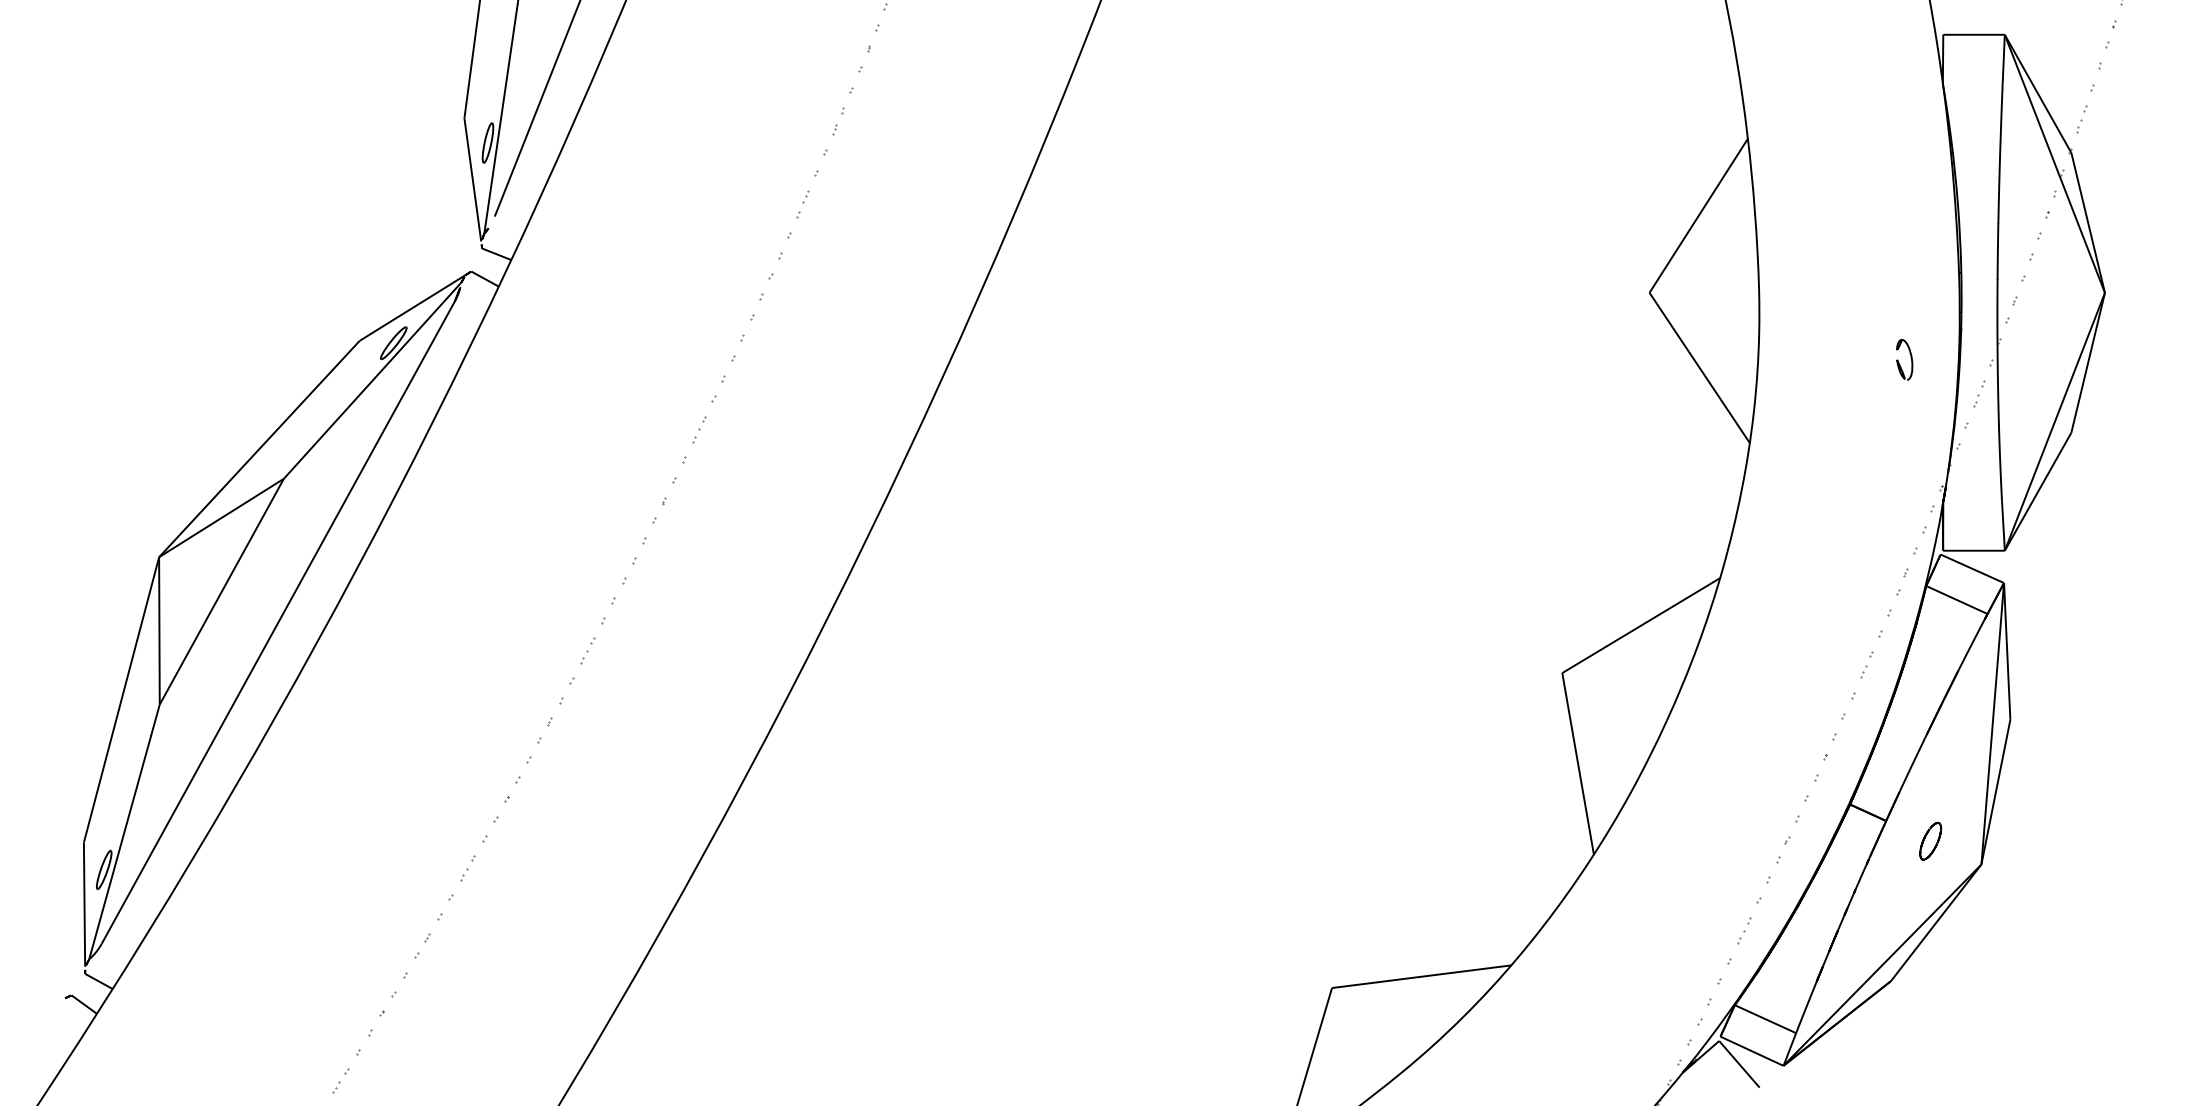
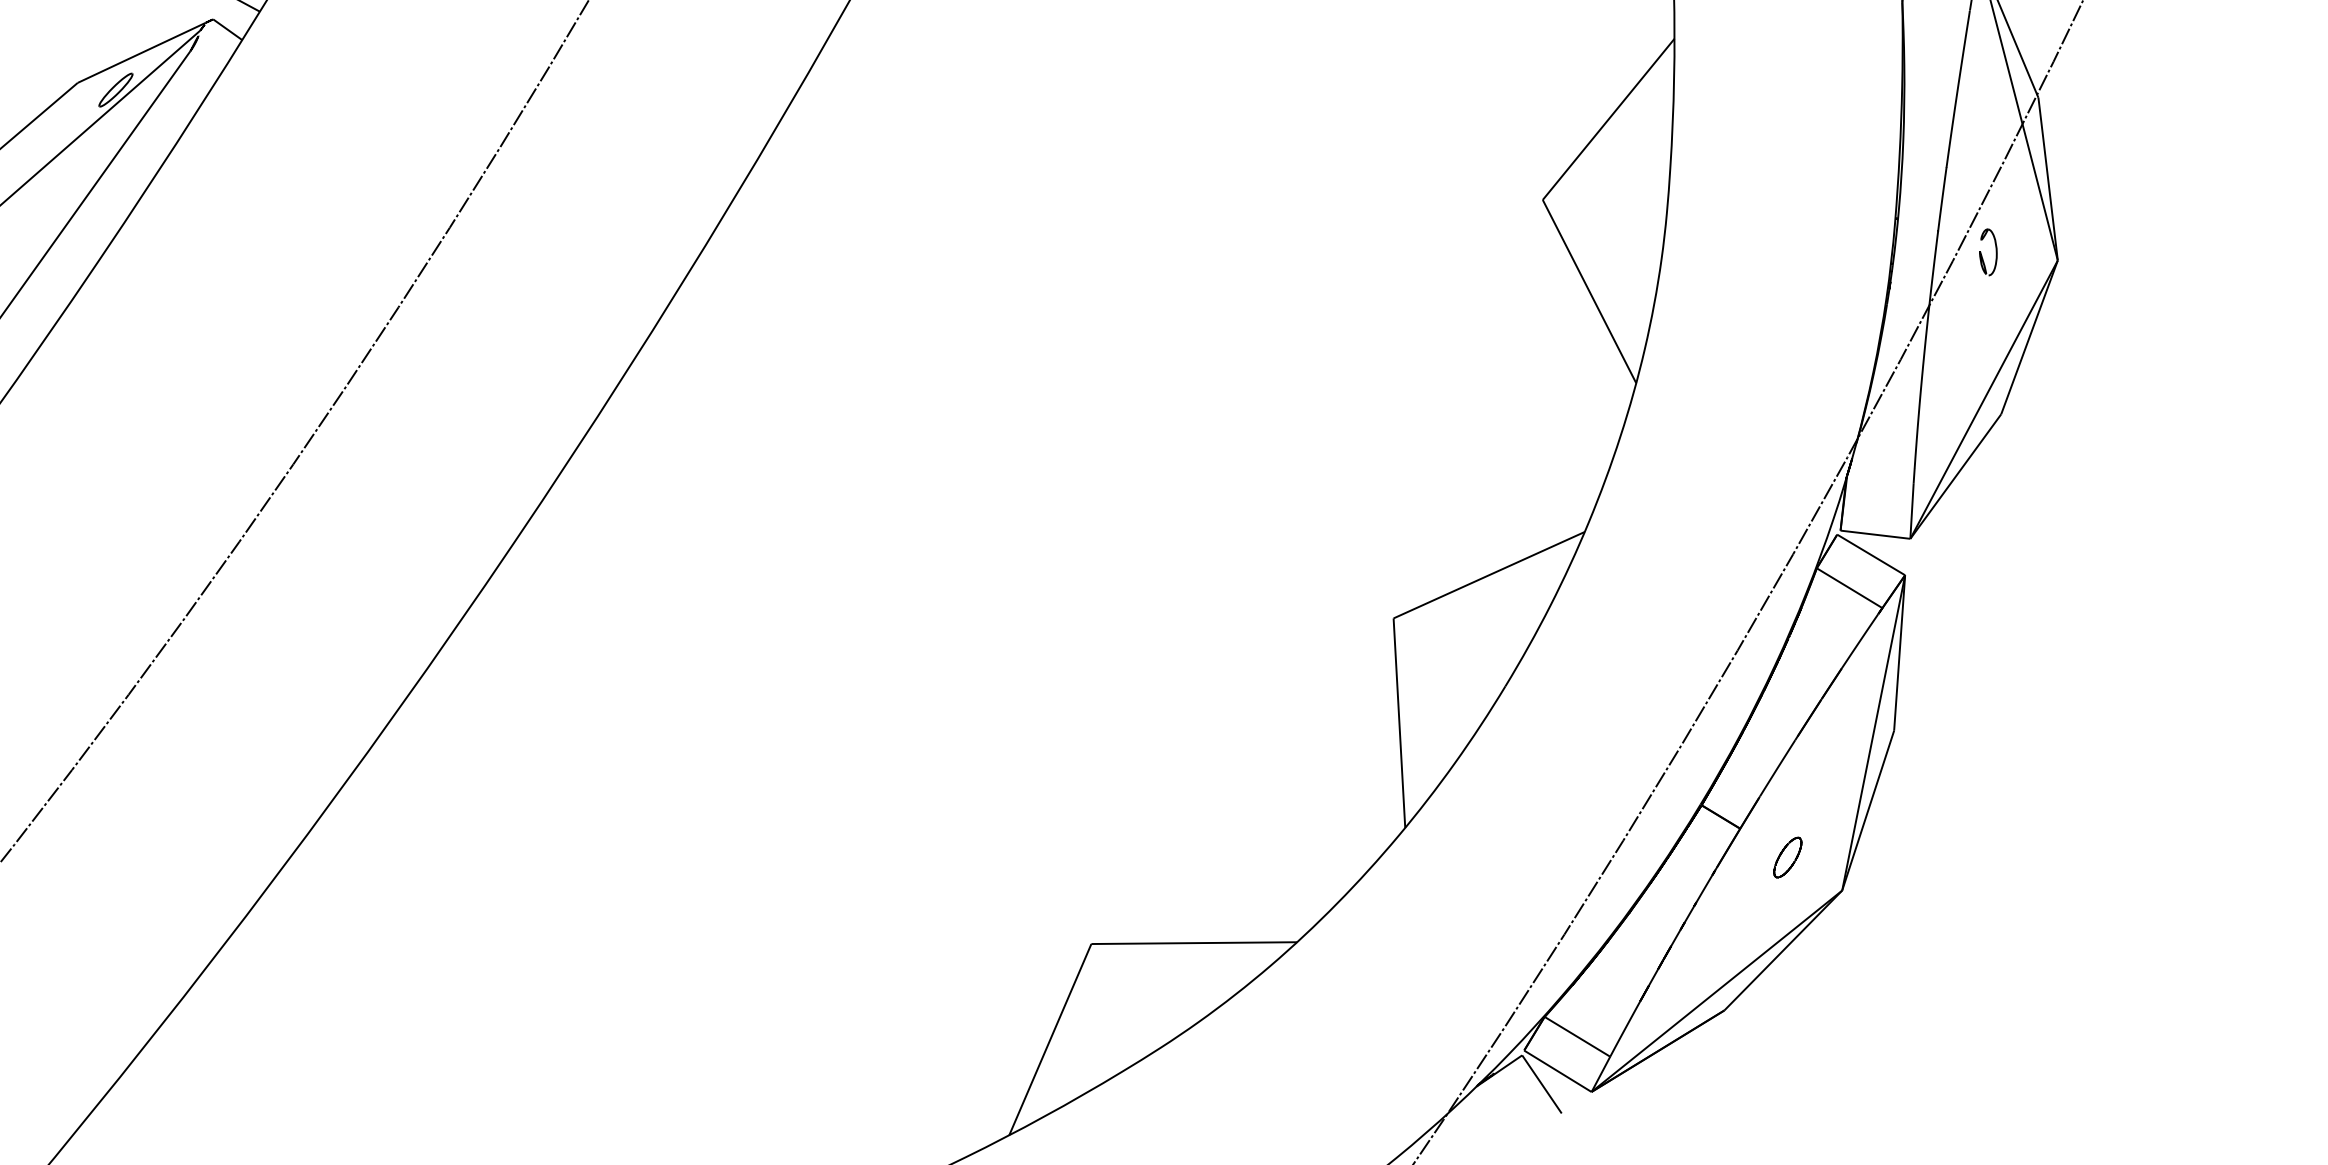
part: (1904, 359) -> (1988, 251), moved

